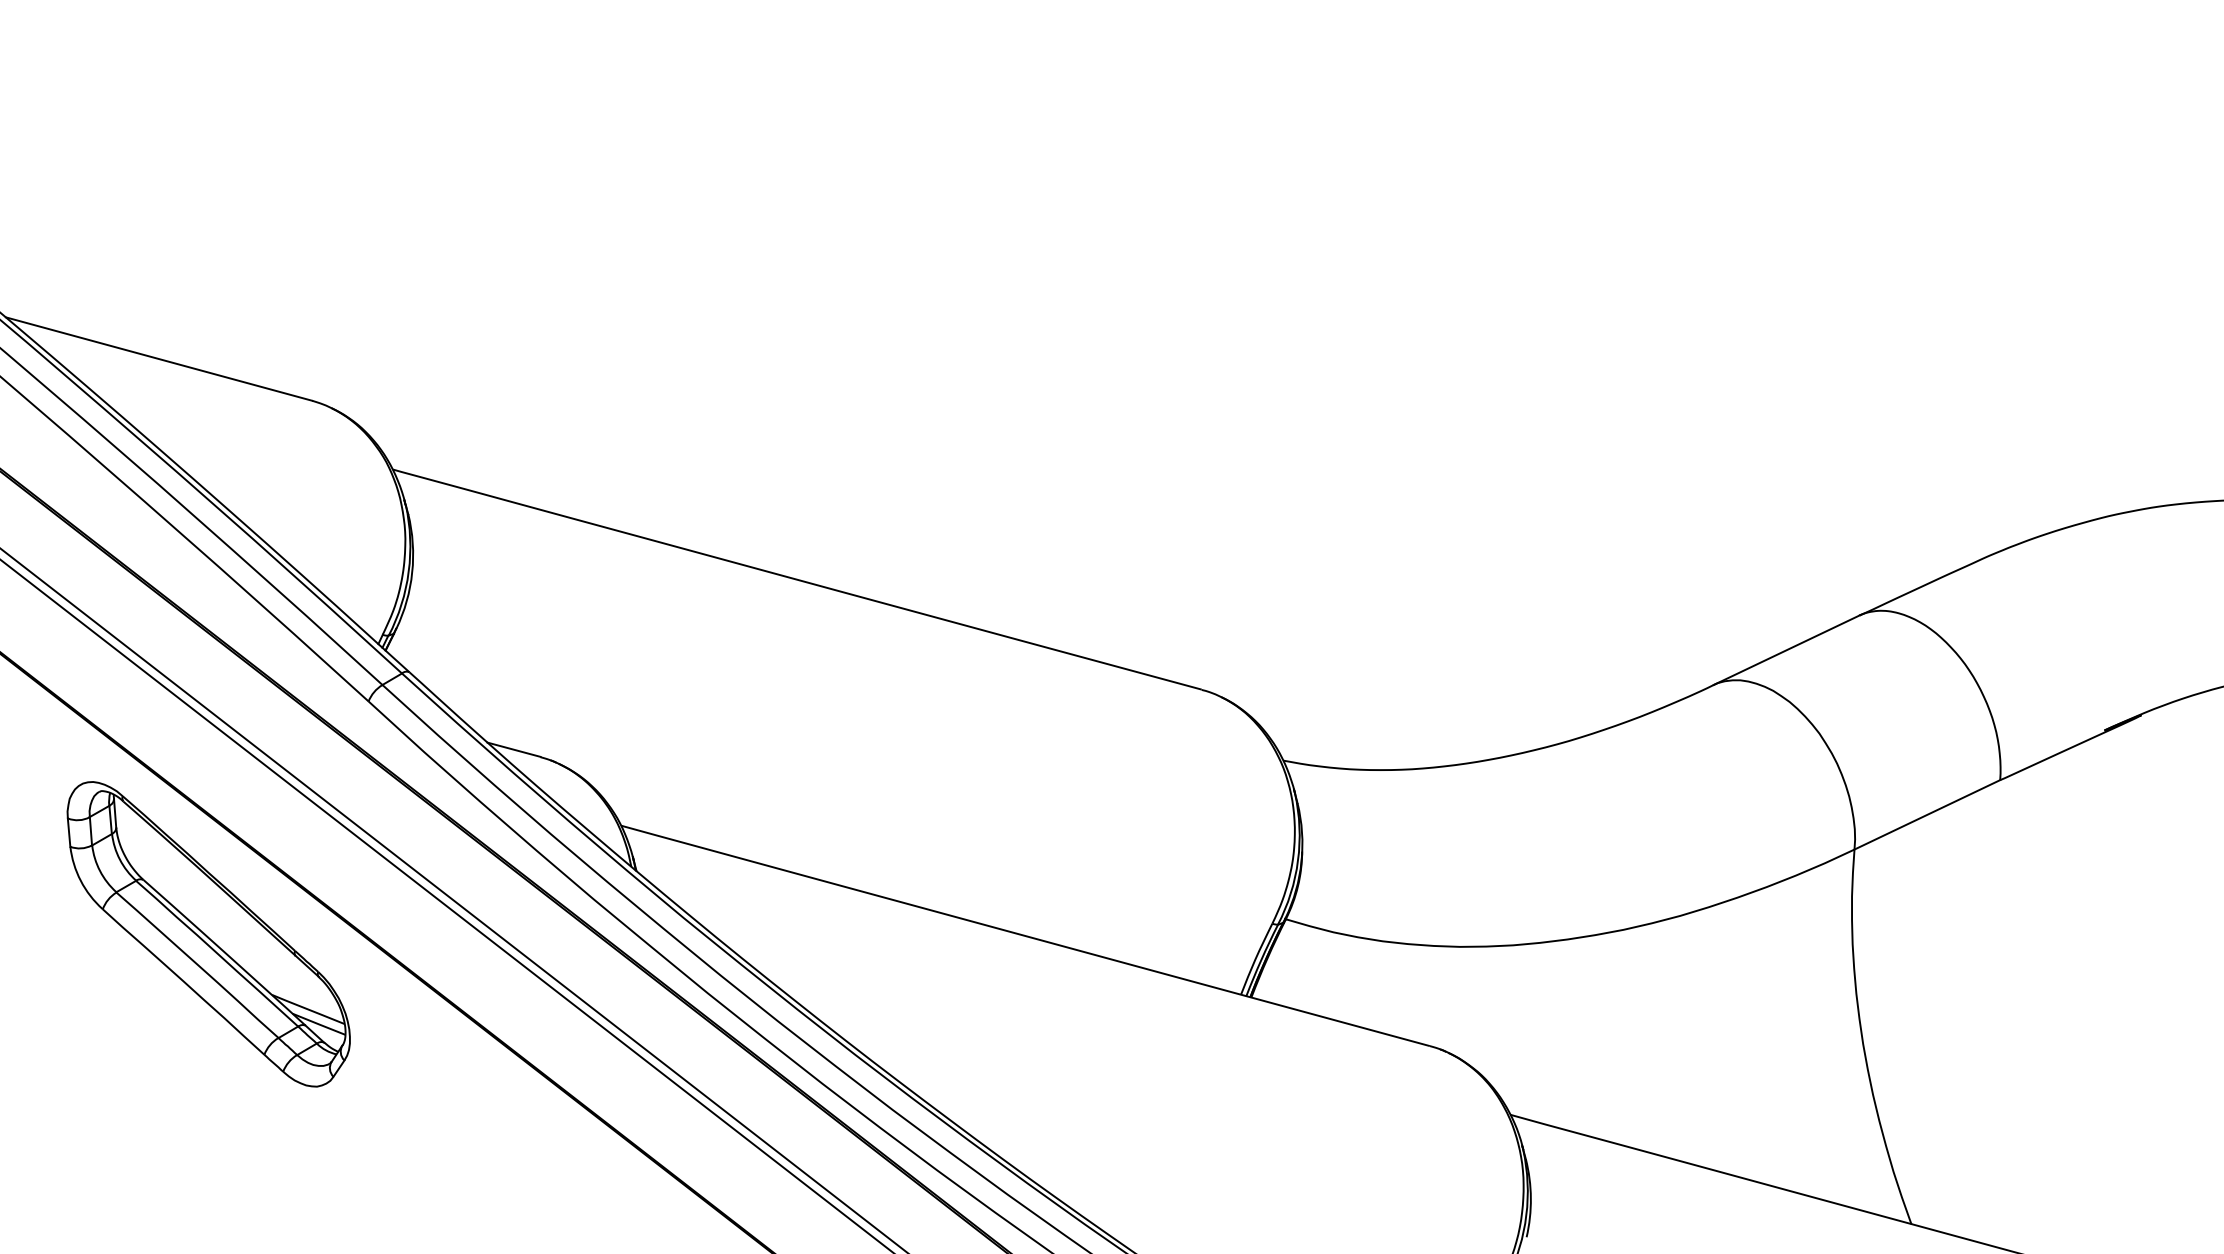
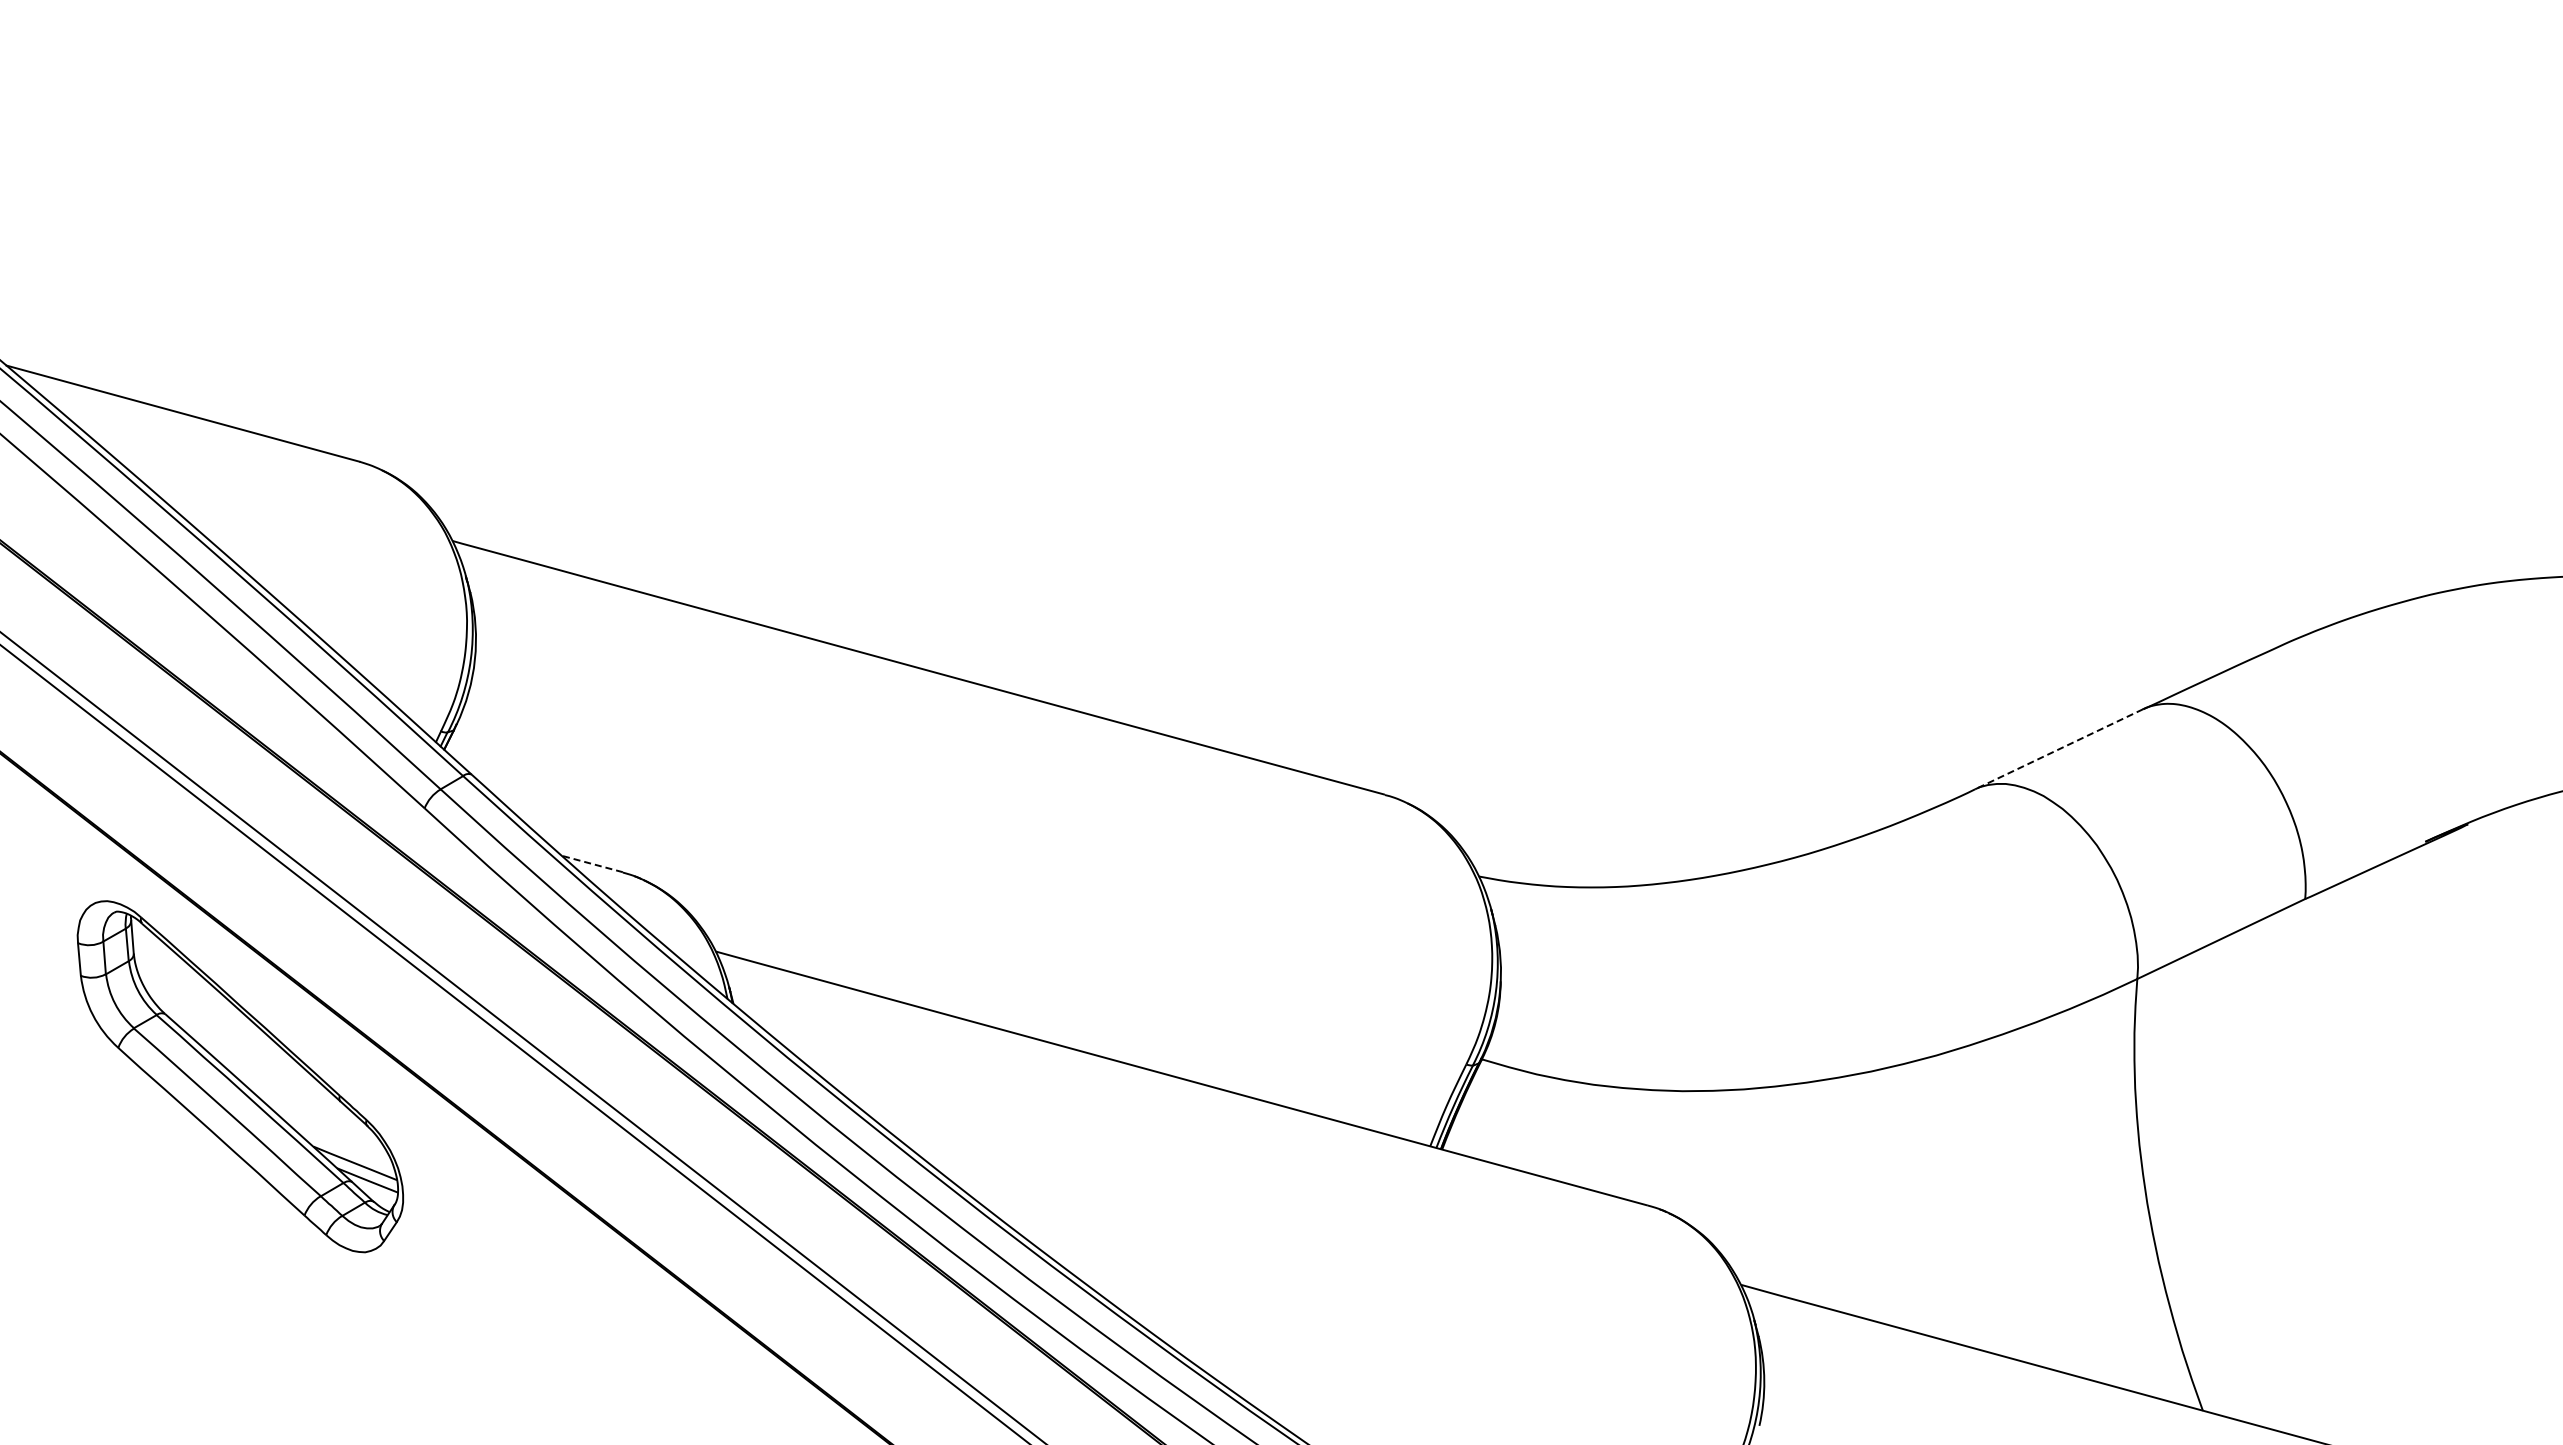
line: (1786, 650) -> (2058, 749), solid -> dashed
line: (514, 749) -> (592, 863), solid -> dashed

